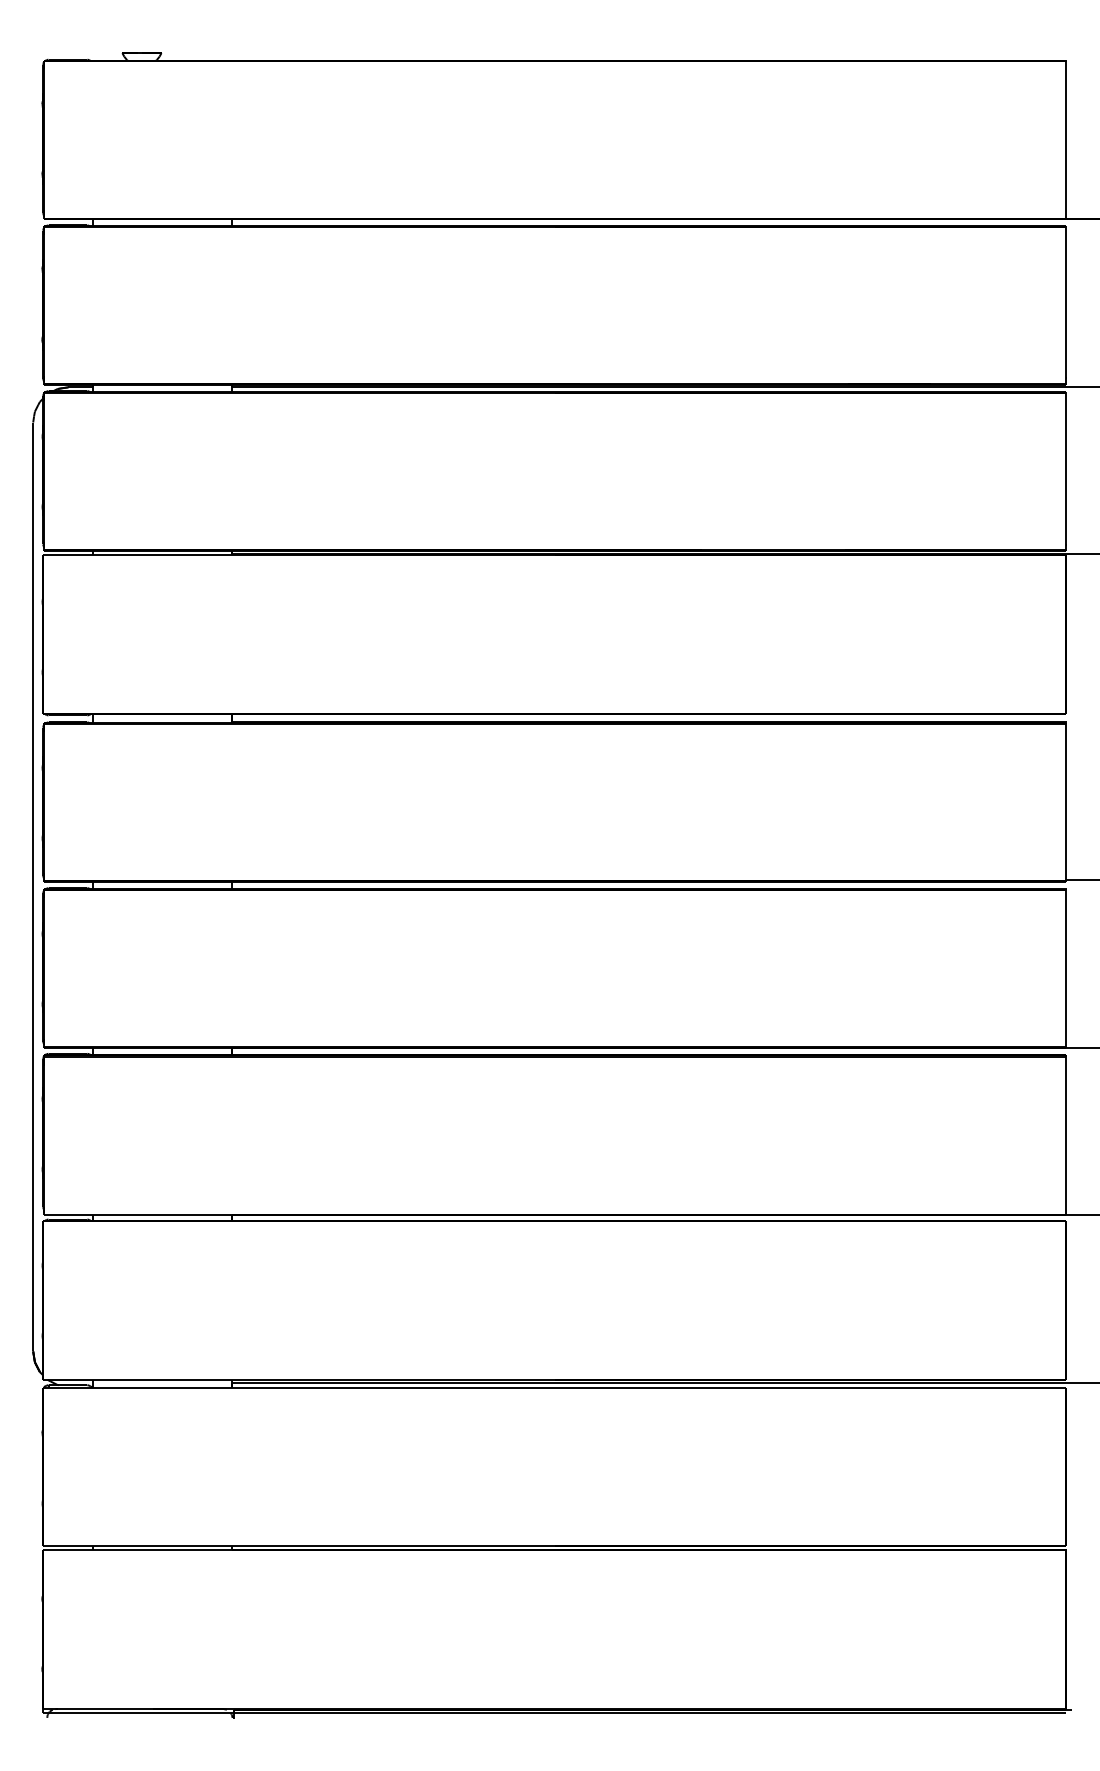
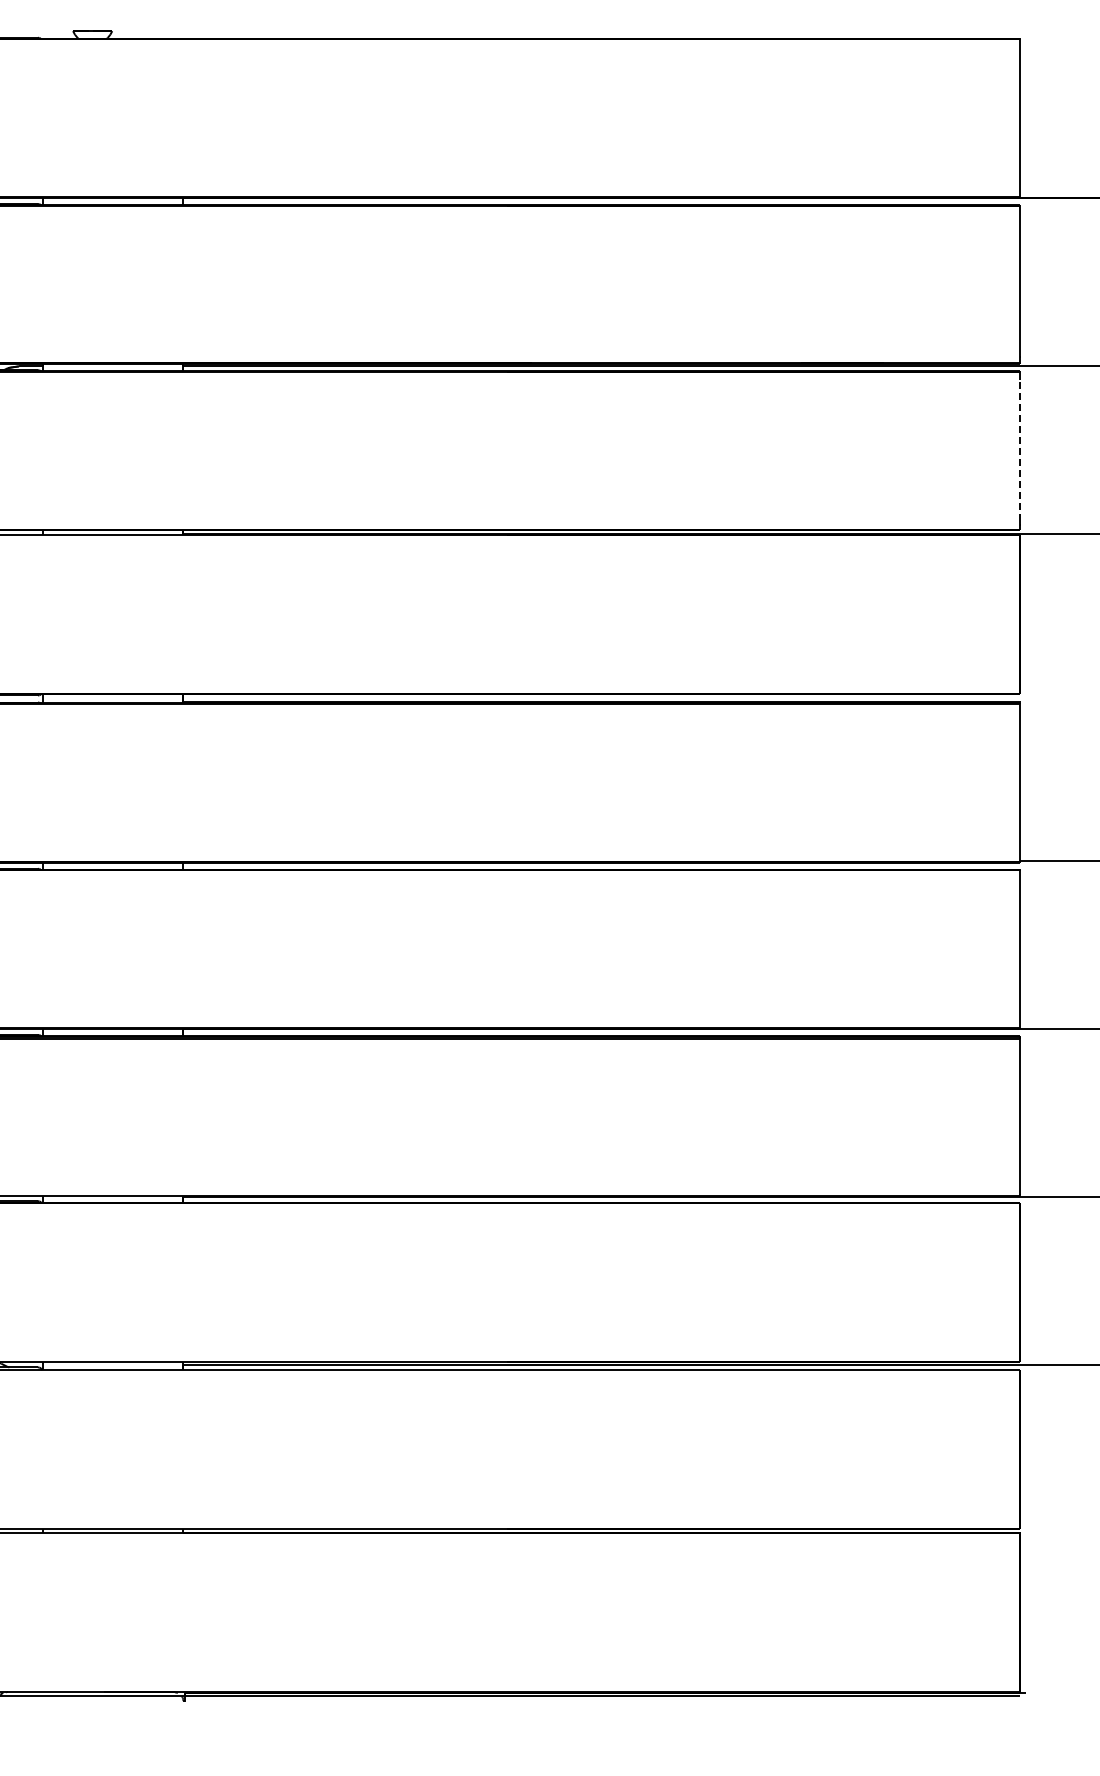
line: (1066, 471) -> (1020, 450), solid -> dashed

